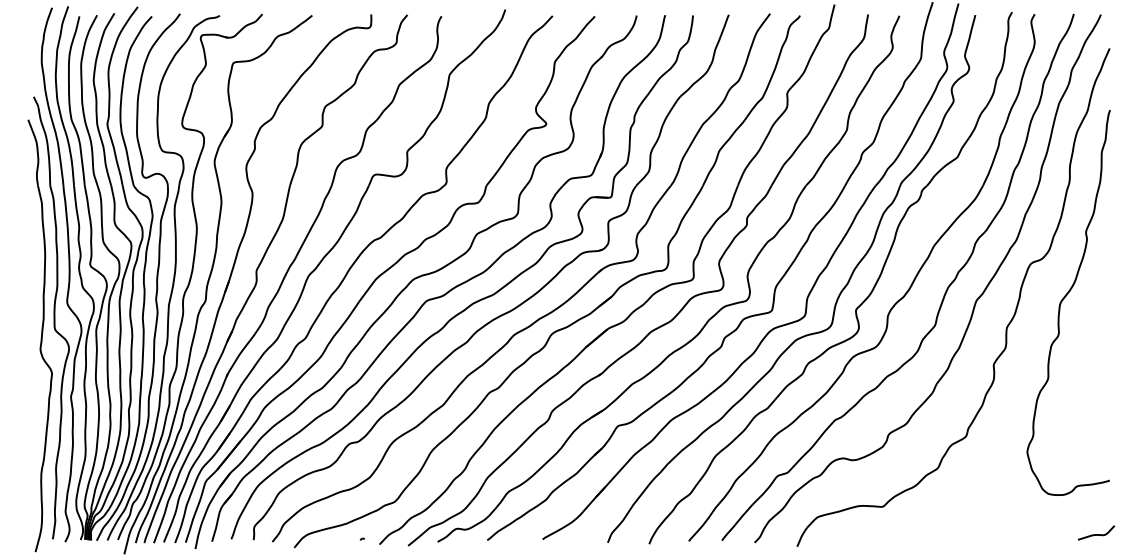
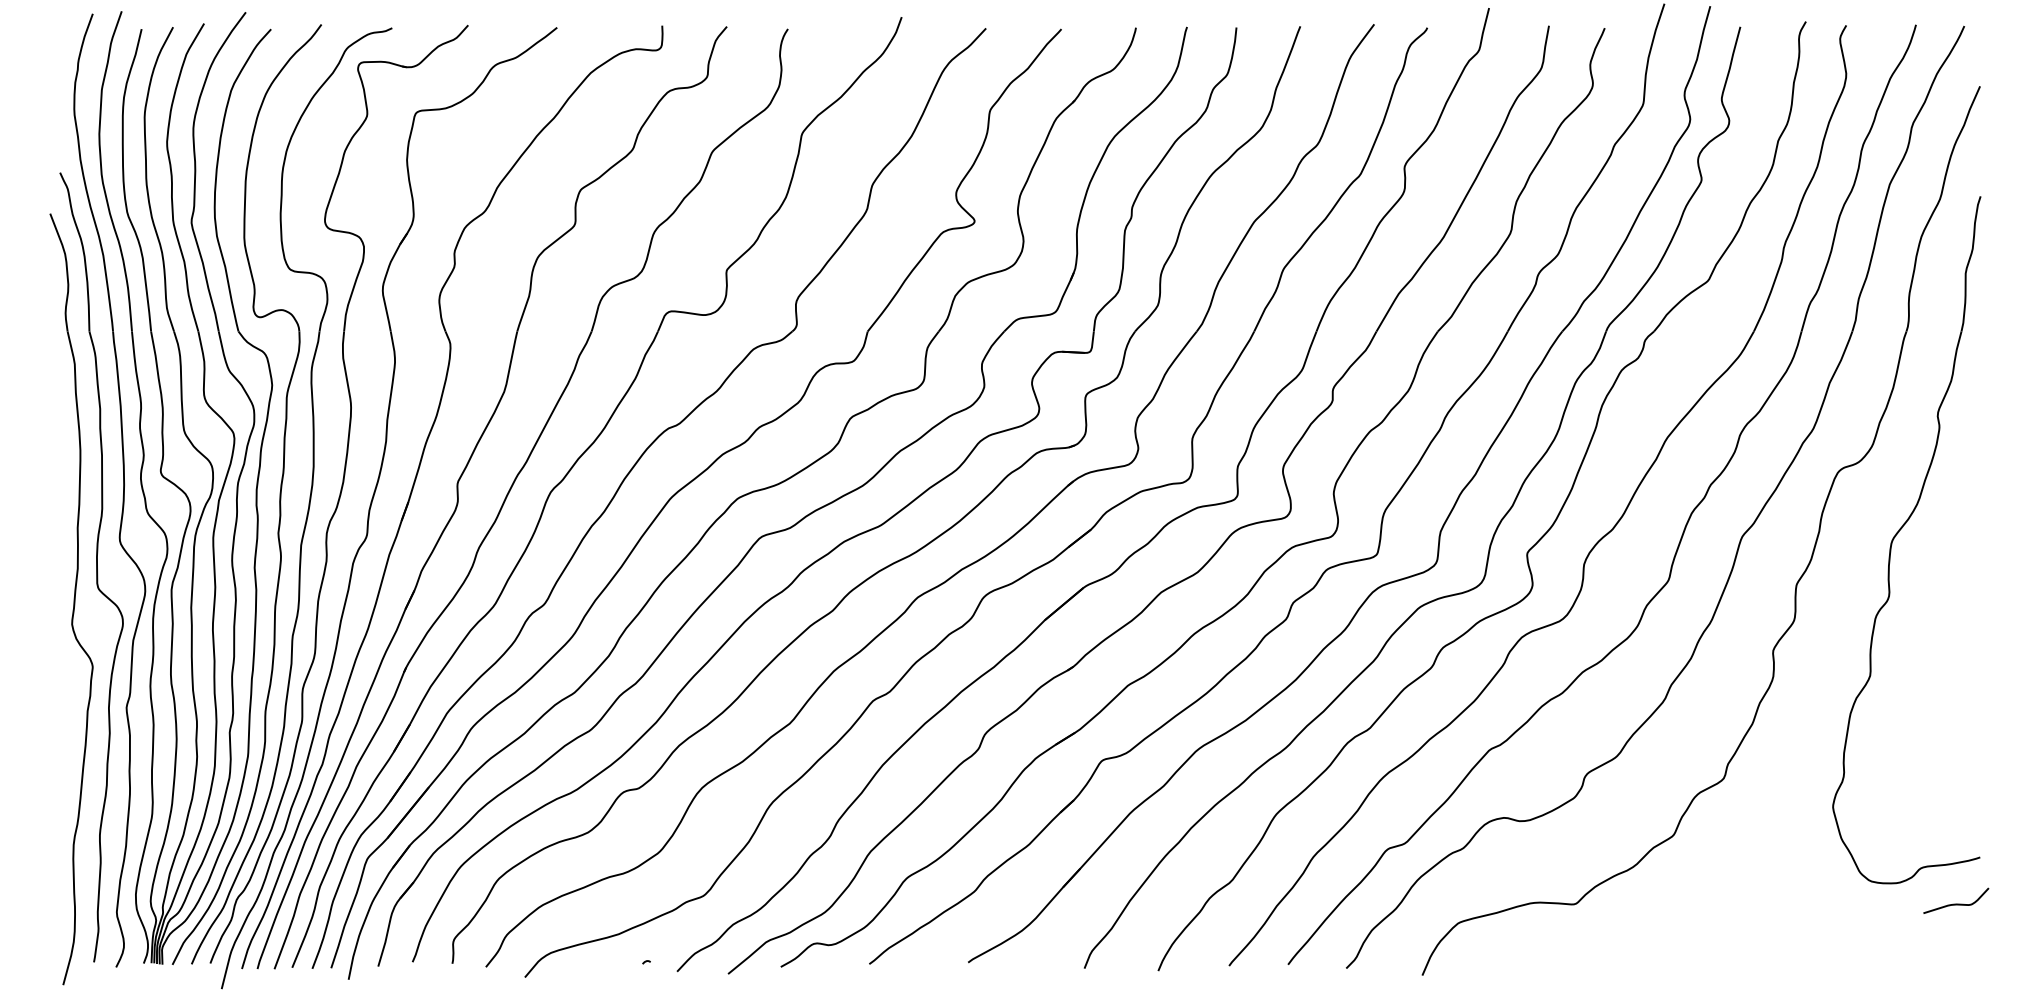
curve: (1096, 534) -> (1956, 903), moved

